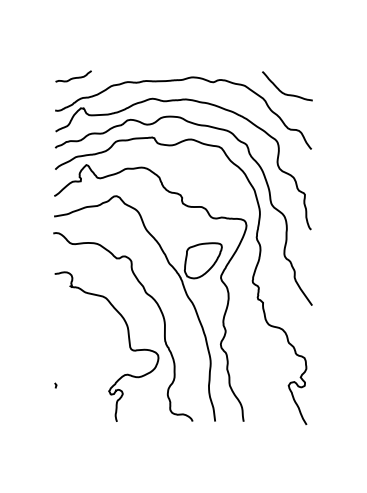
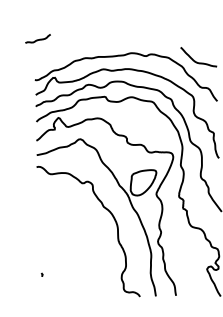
curve: (73, 77) -> (37, 39), moved
curve: (128, 343) -> (92, 243), removed

